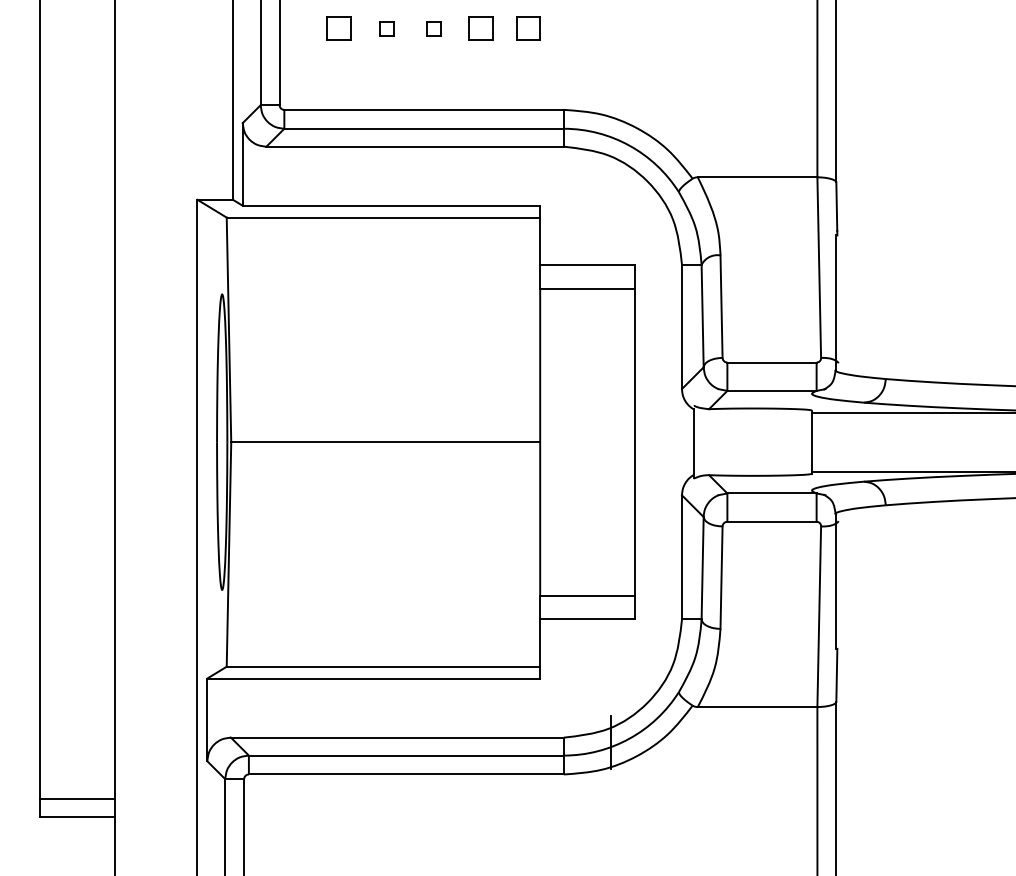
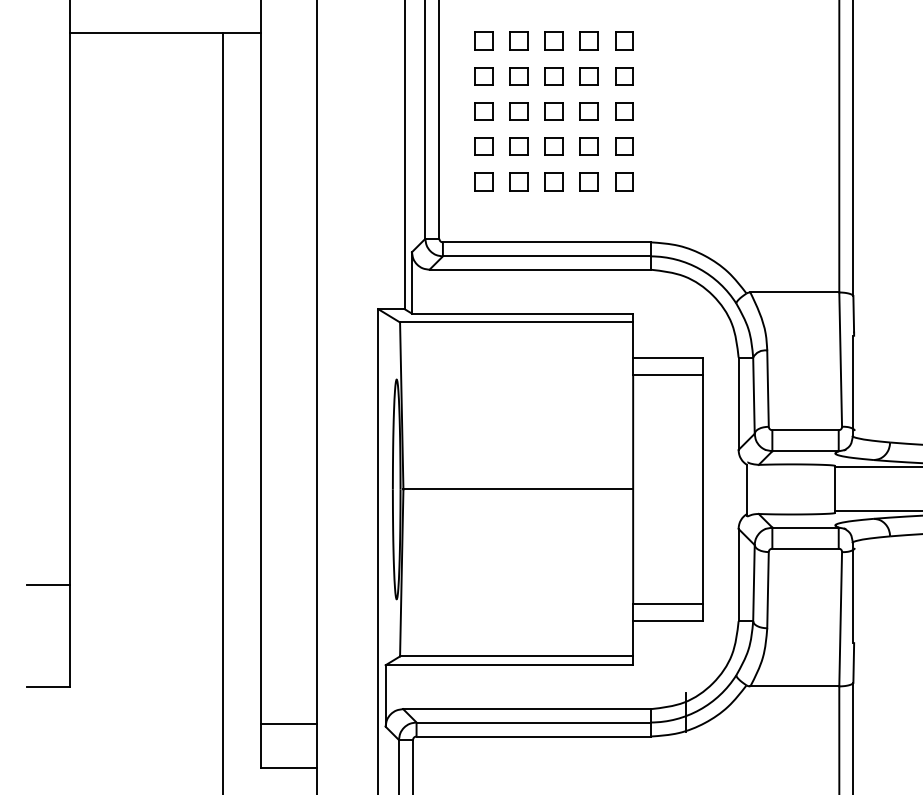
part: (385, 28) -> (518, 181), size x1.67
part: (433, 28) -> (553, 181), size x1.67
line: (76, 798) -> (288, 723), moved

